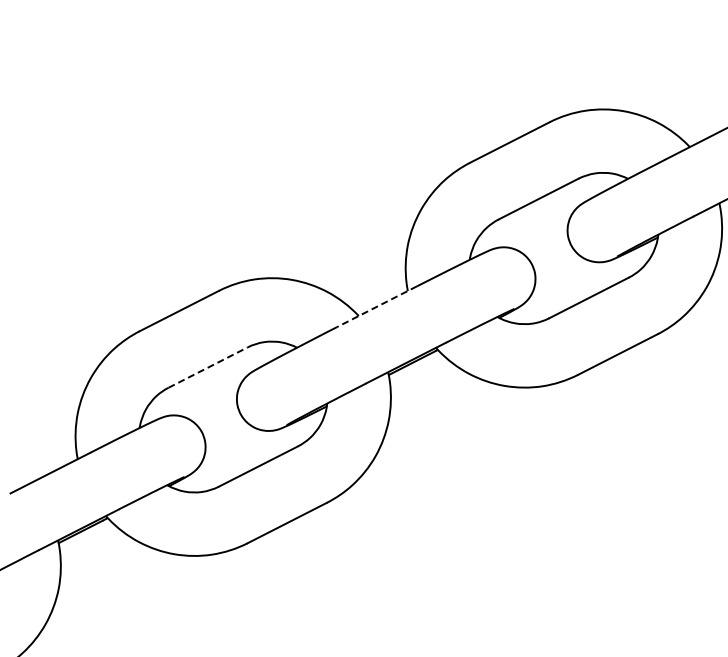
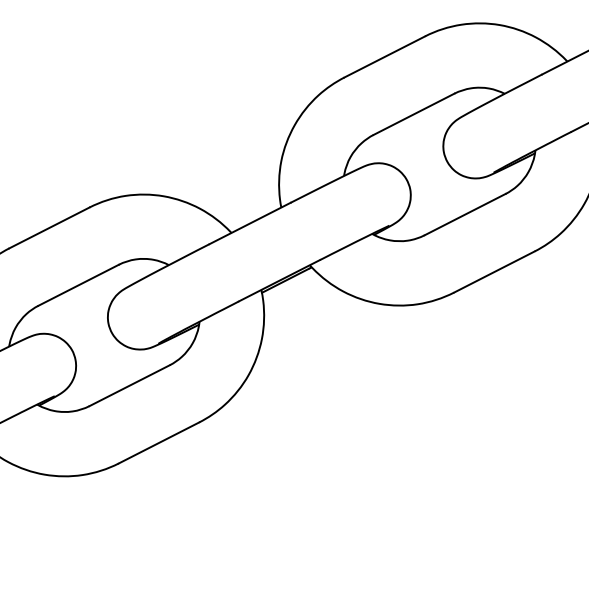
line: (377, 306) -> (250, 223), dashed -> solid
line: (208, 367) -> (79, 285), dashed -> solid

